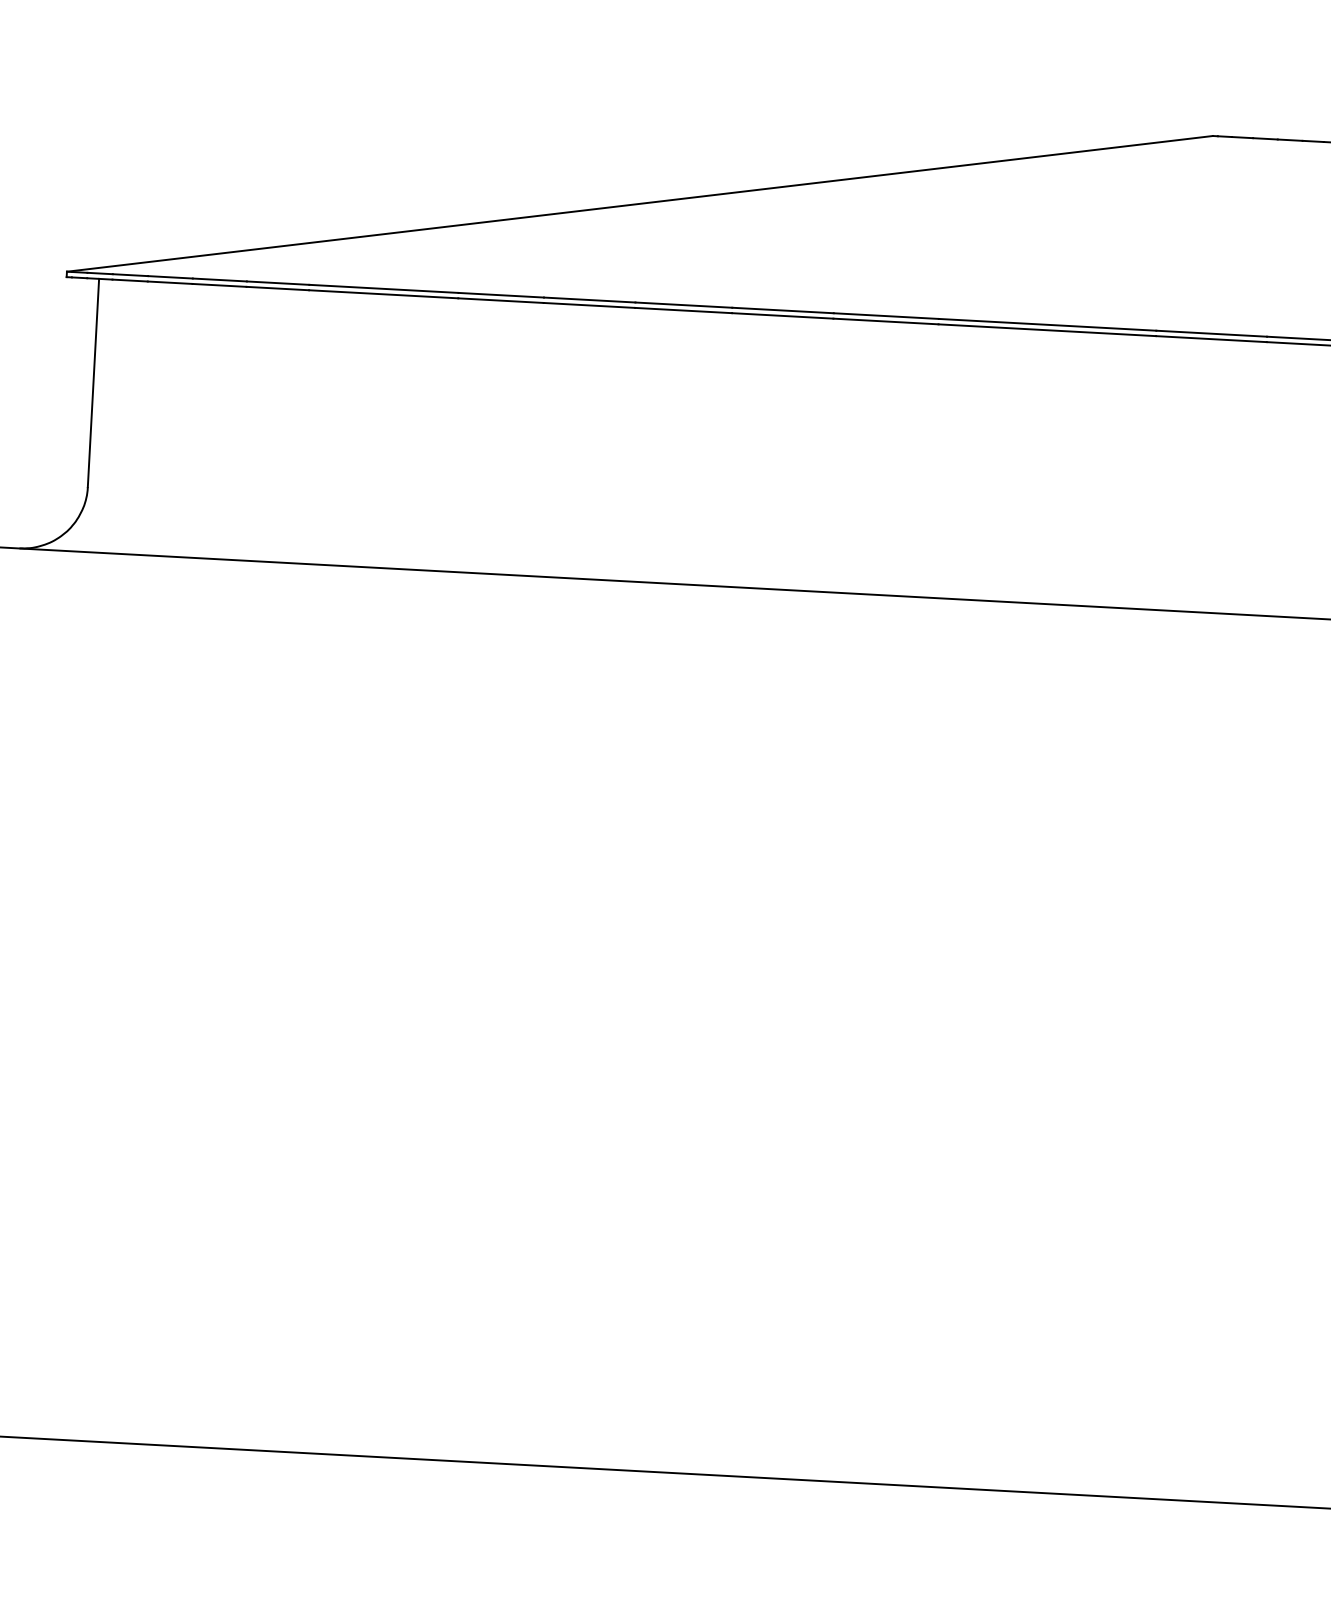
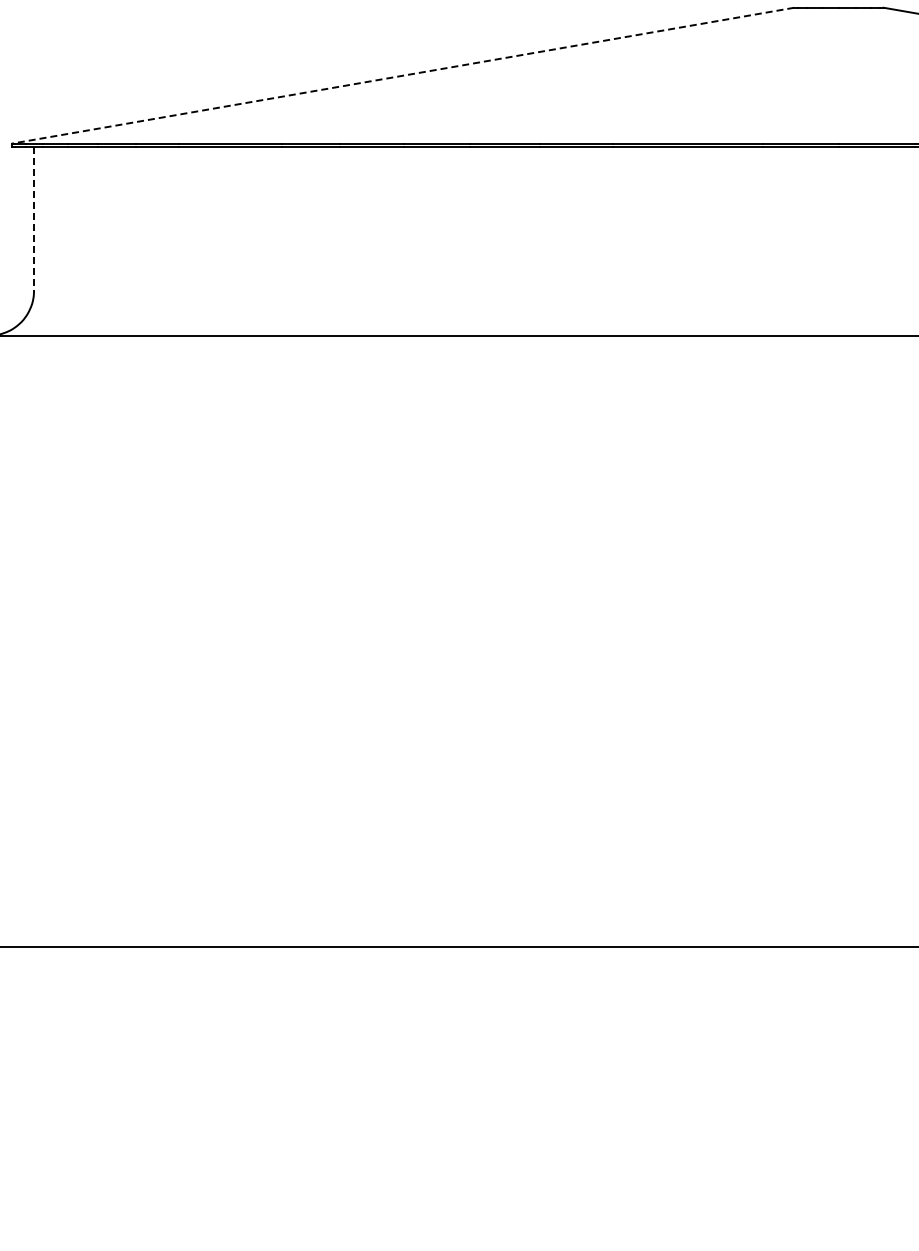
line: (639, 203) -> (402, 75), solid -> dashed
line: (94, 383) -> (34, 219), solid -> dashed

